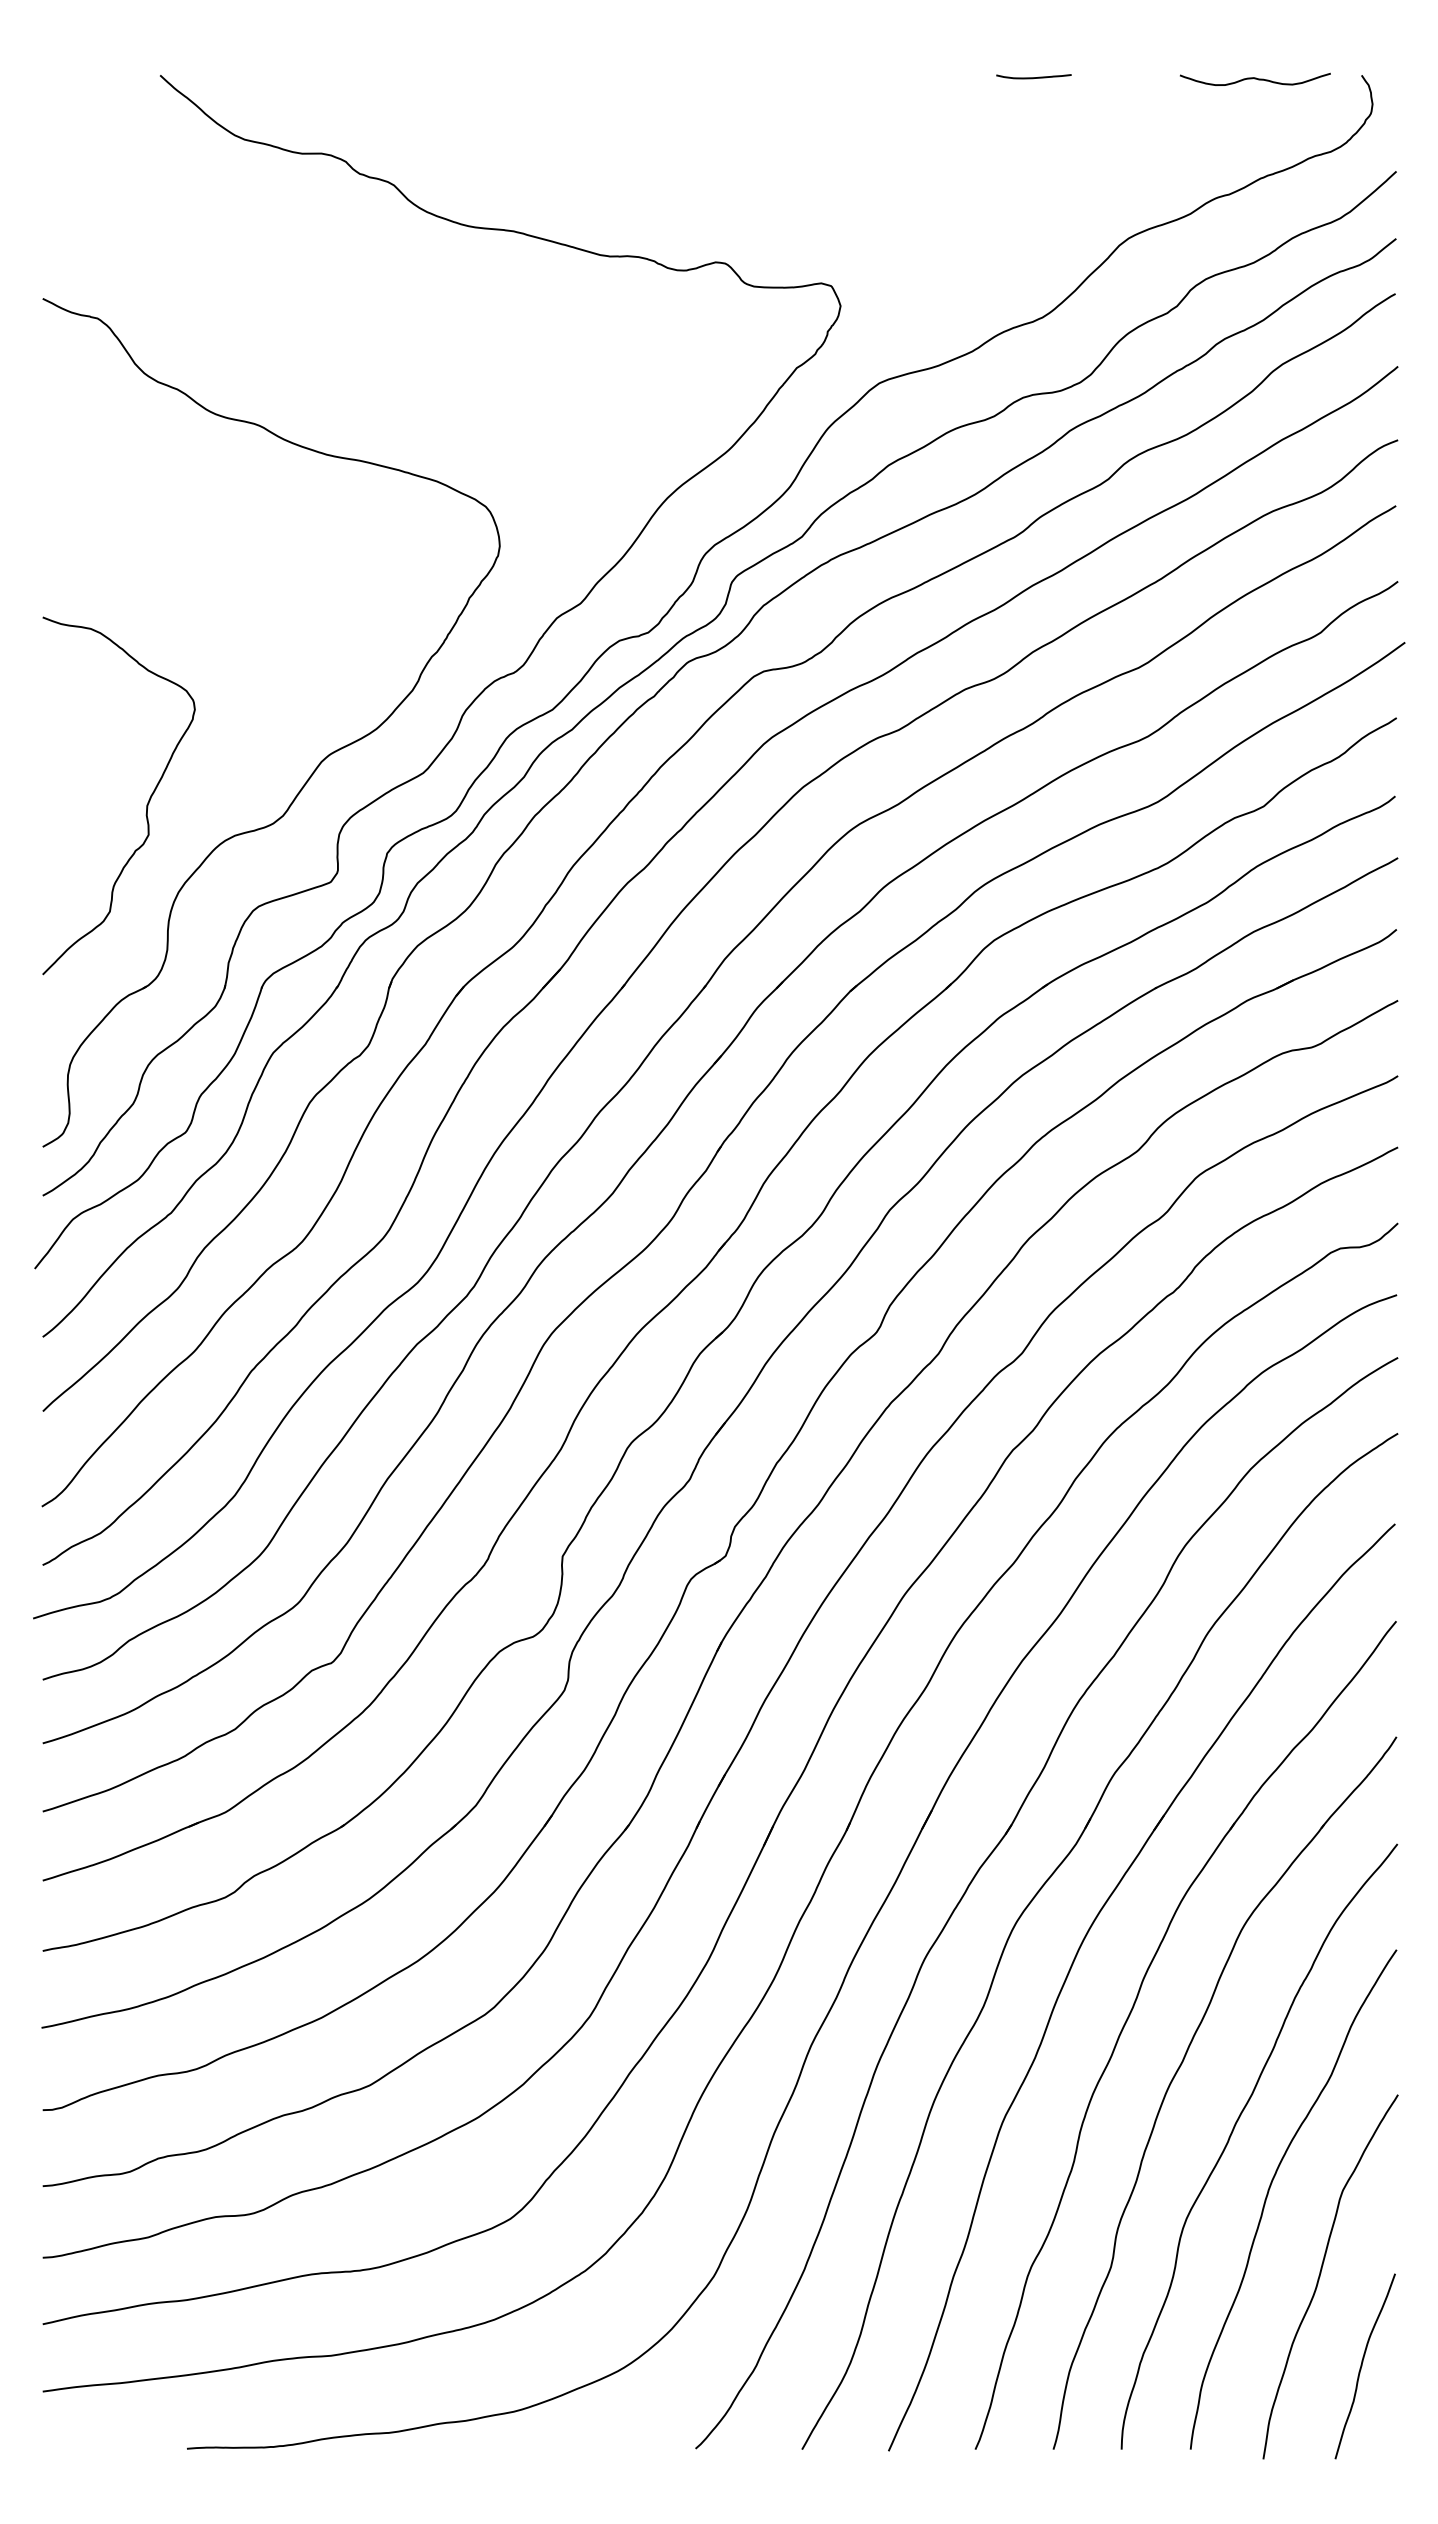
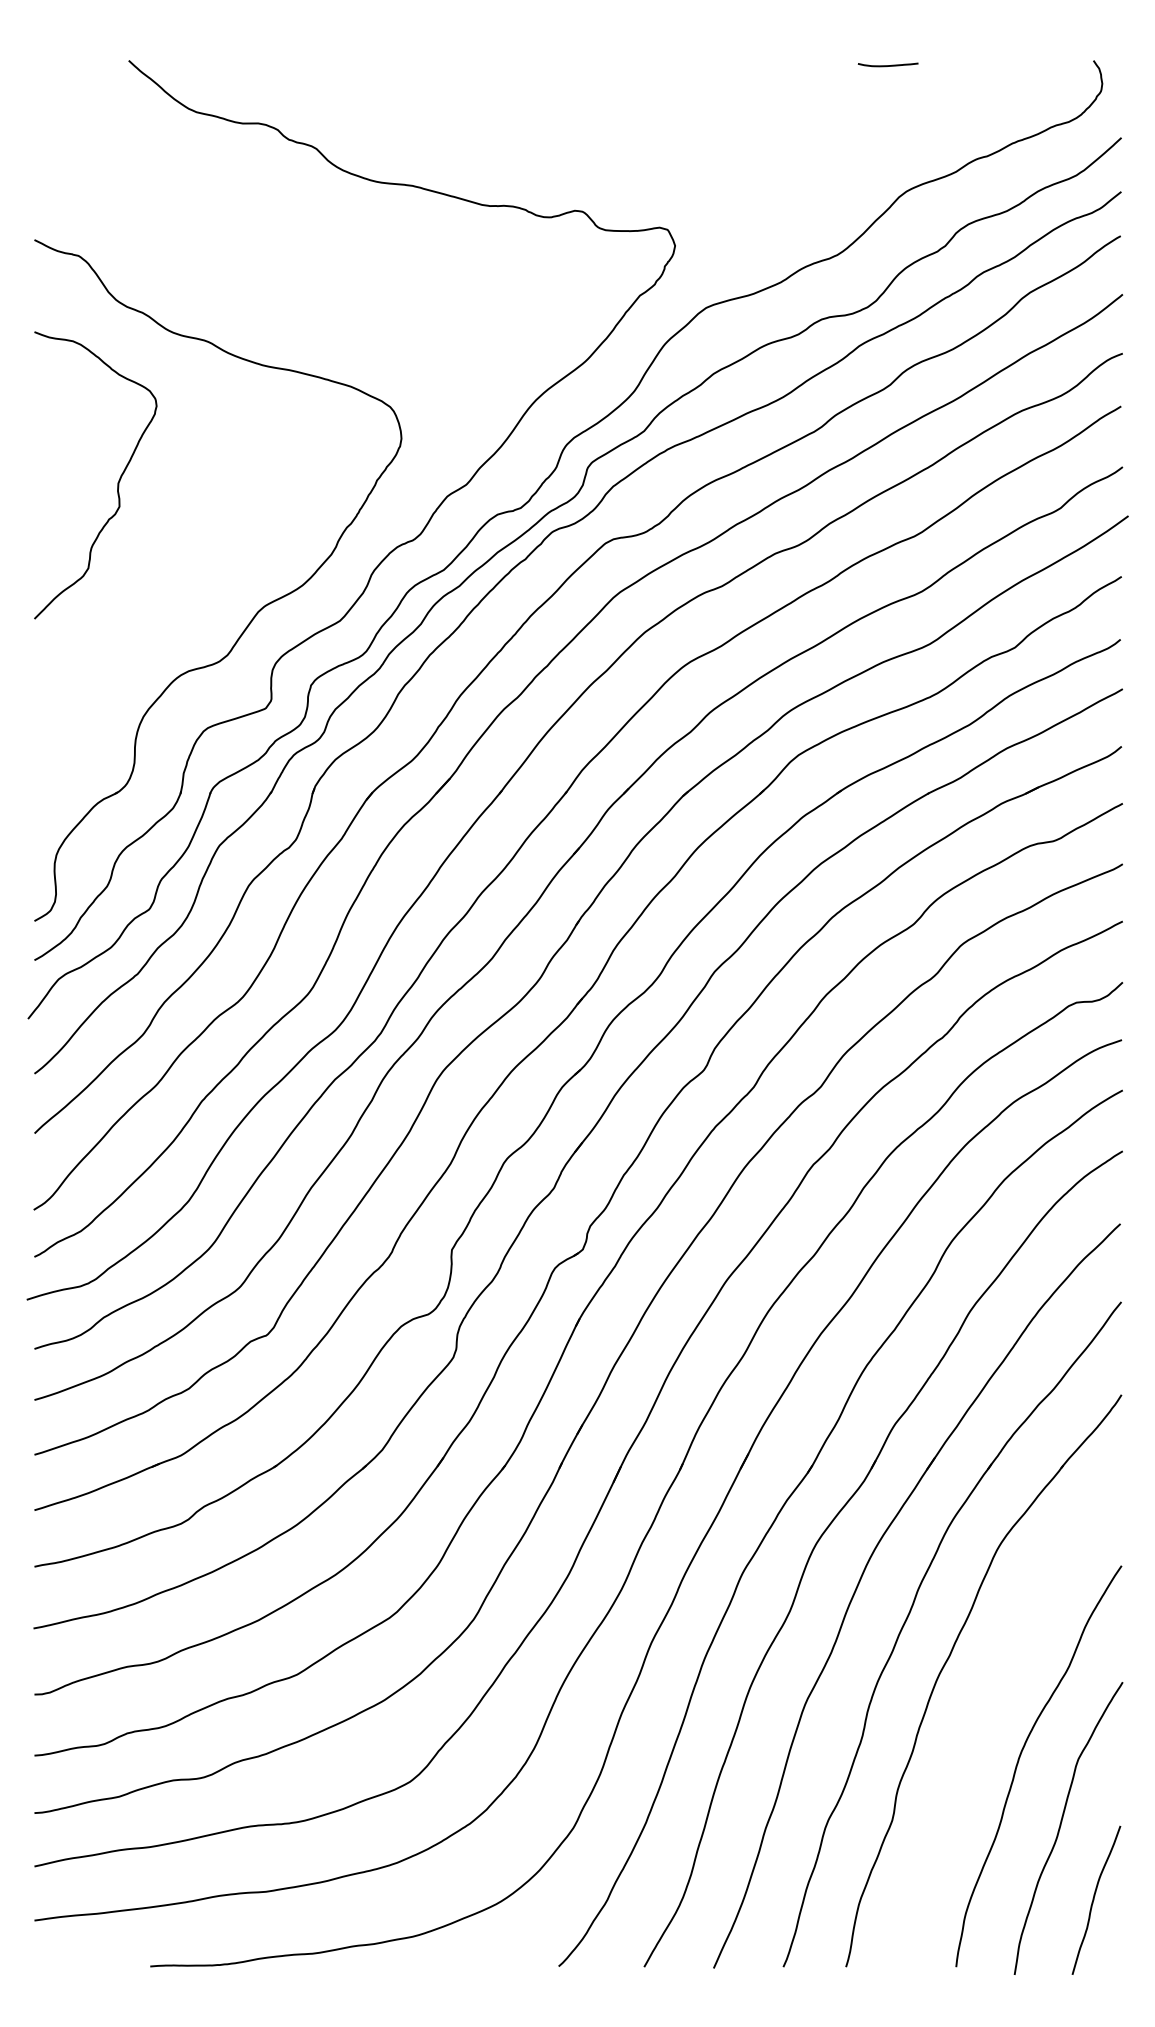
curve: (1033, 77) -> (887, 65), moved
curve: (1255, 78) -> (1008, 63), removed
curve: (146, 804) -> (117, 482), moved
curve: (1232, 2134) -> (989, 1714), removed

